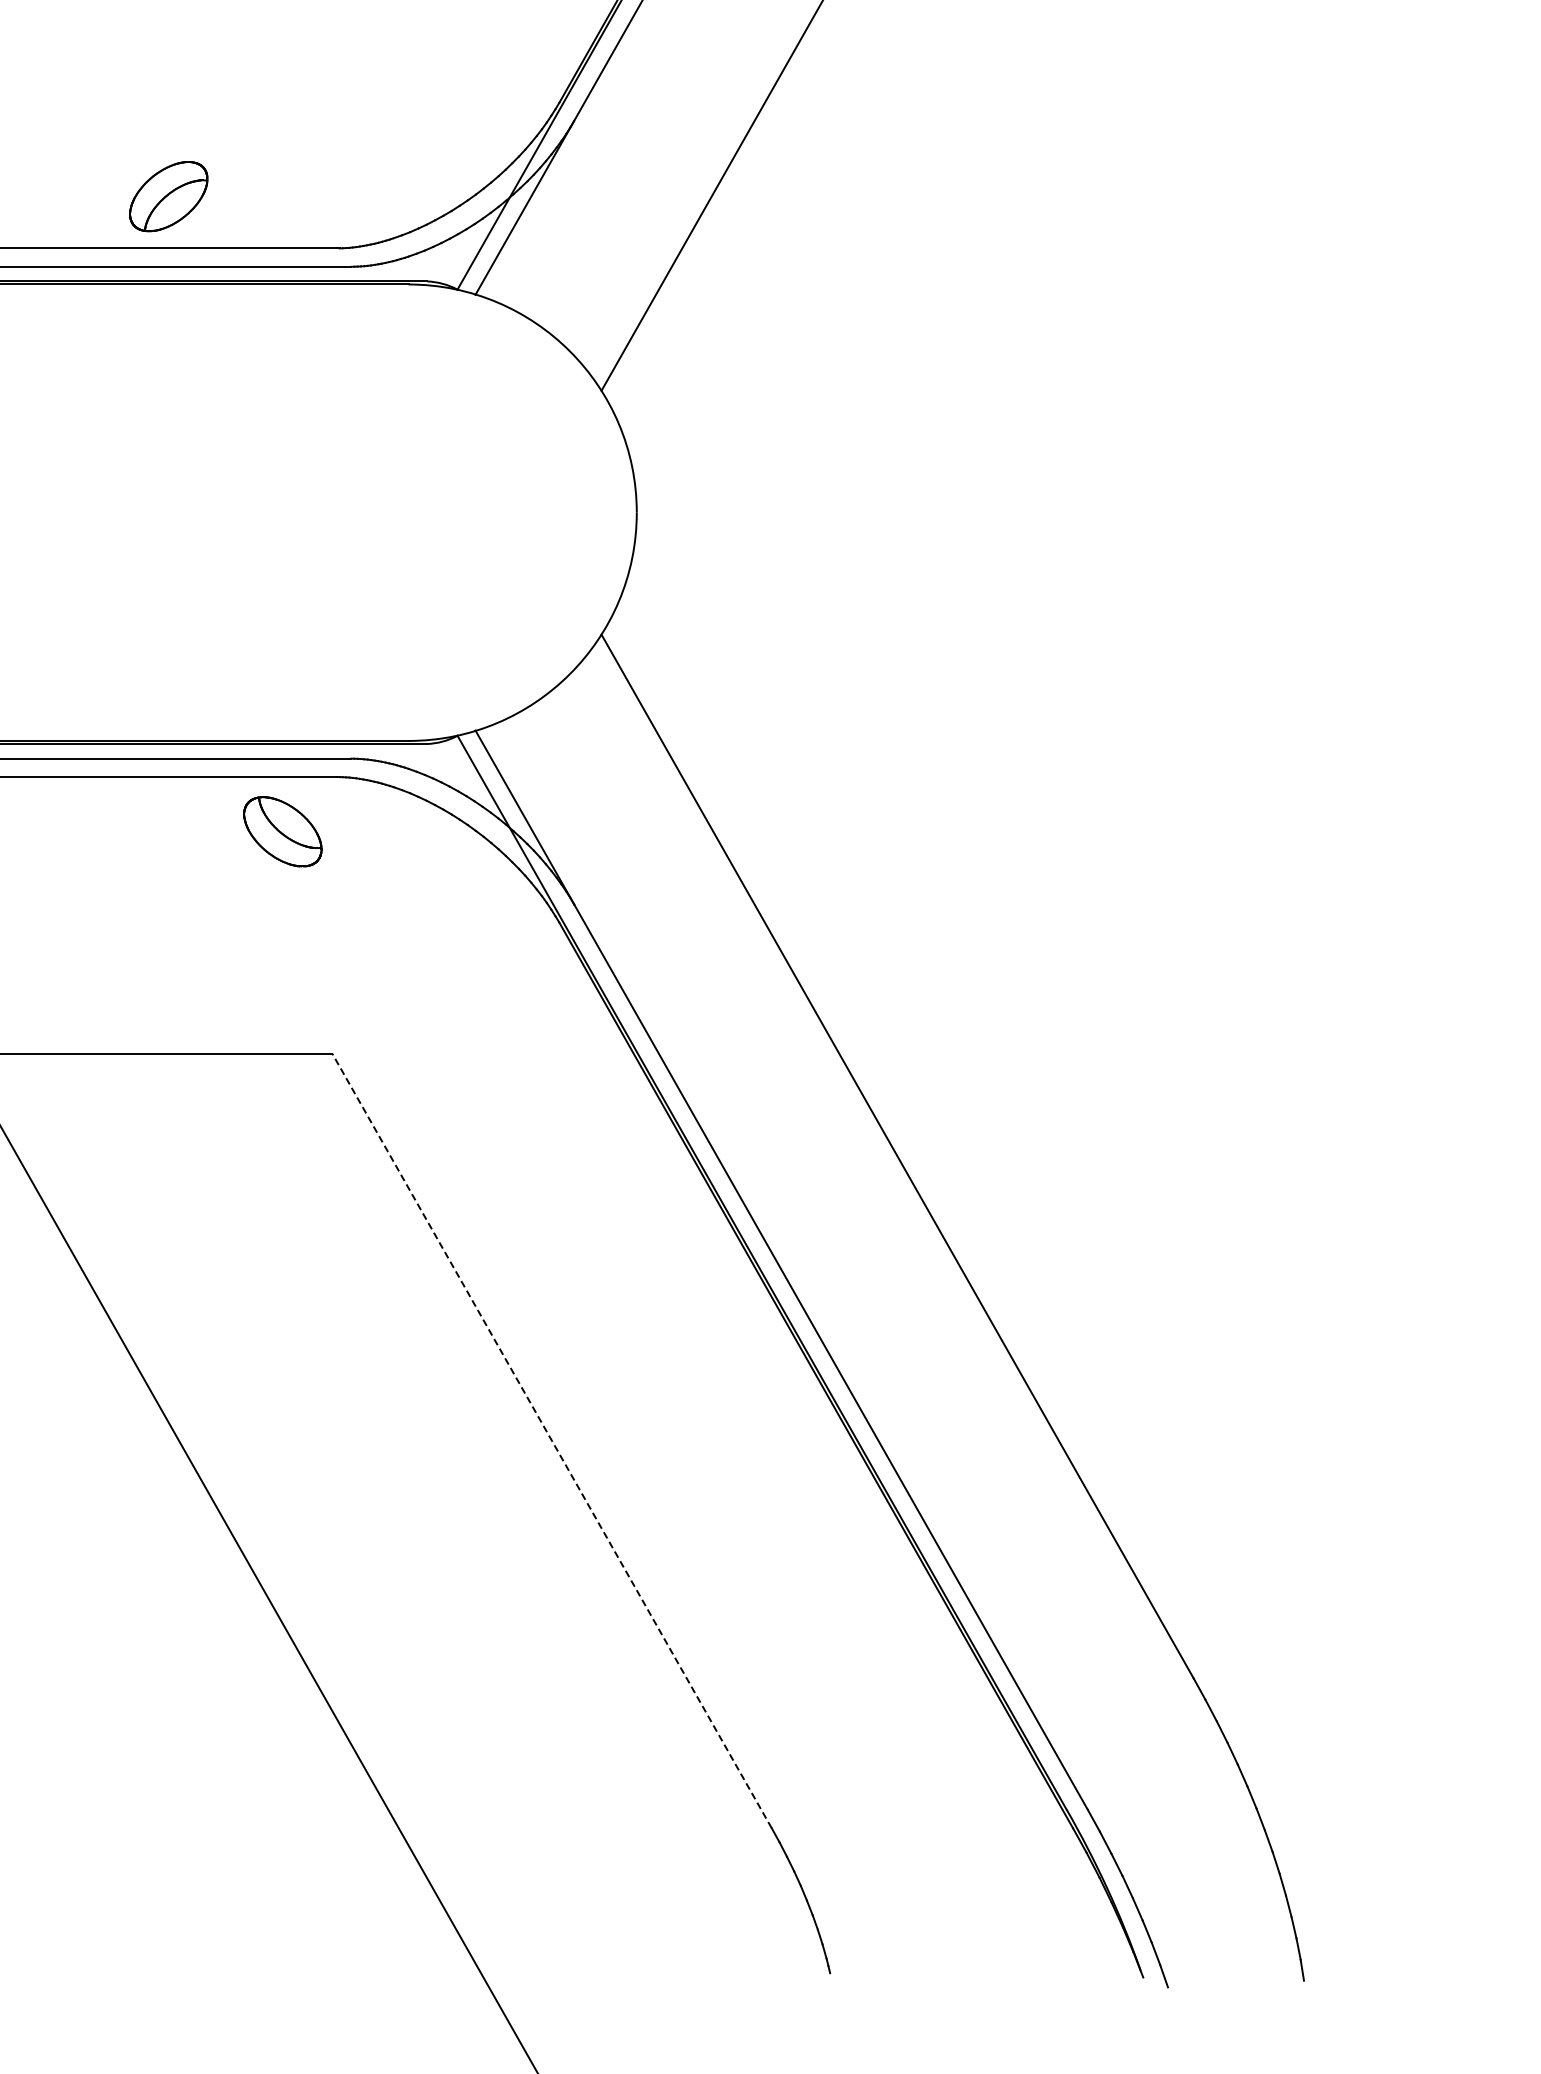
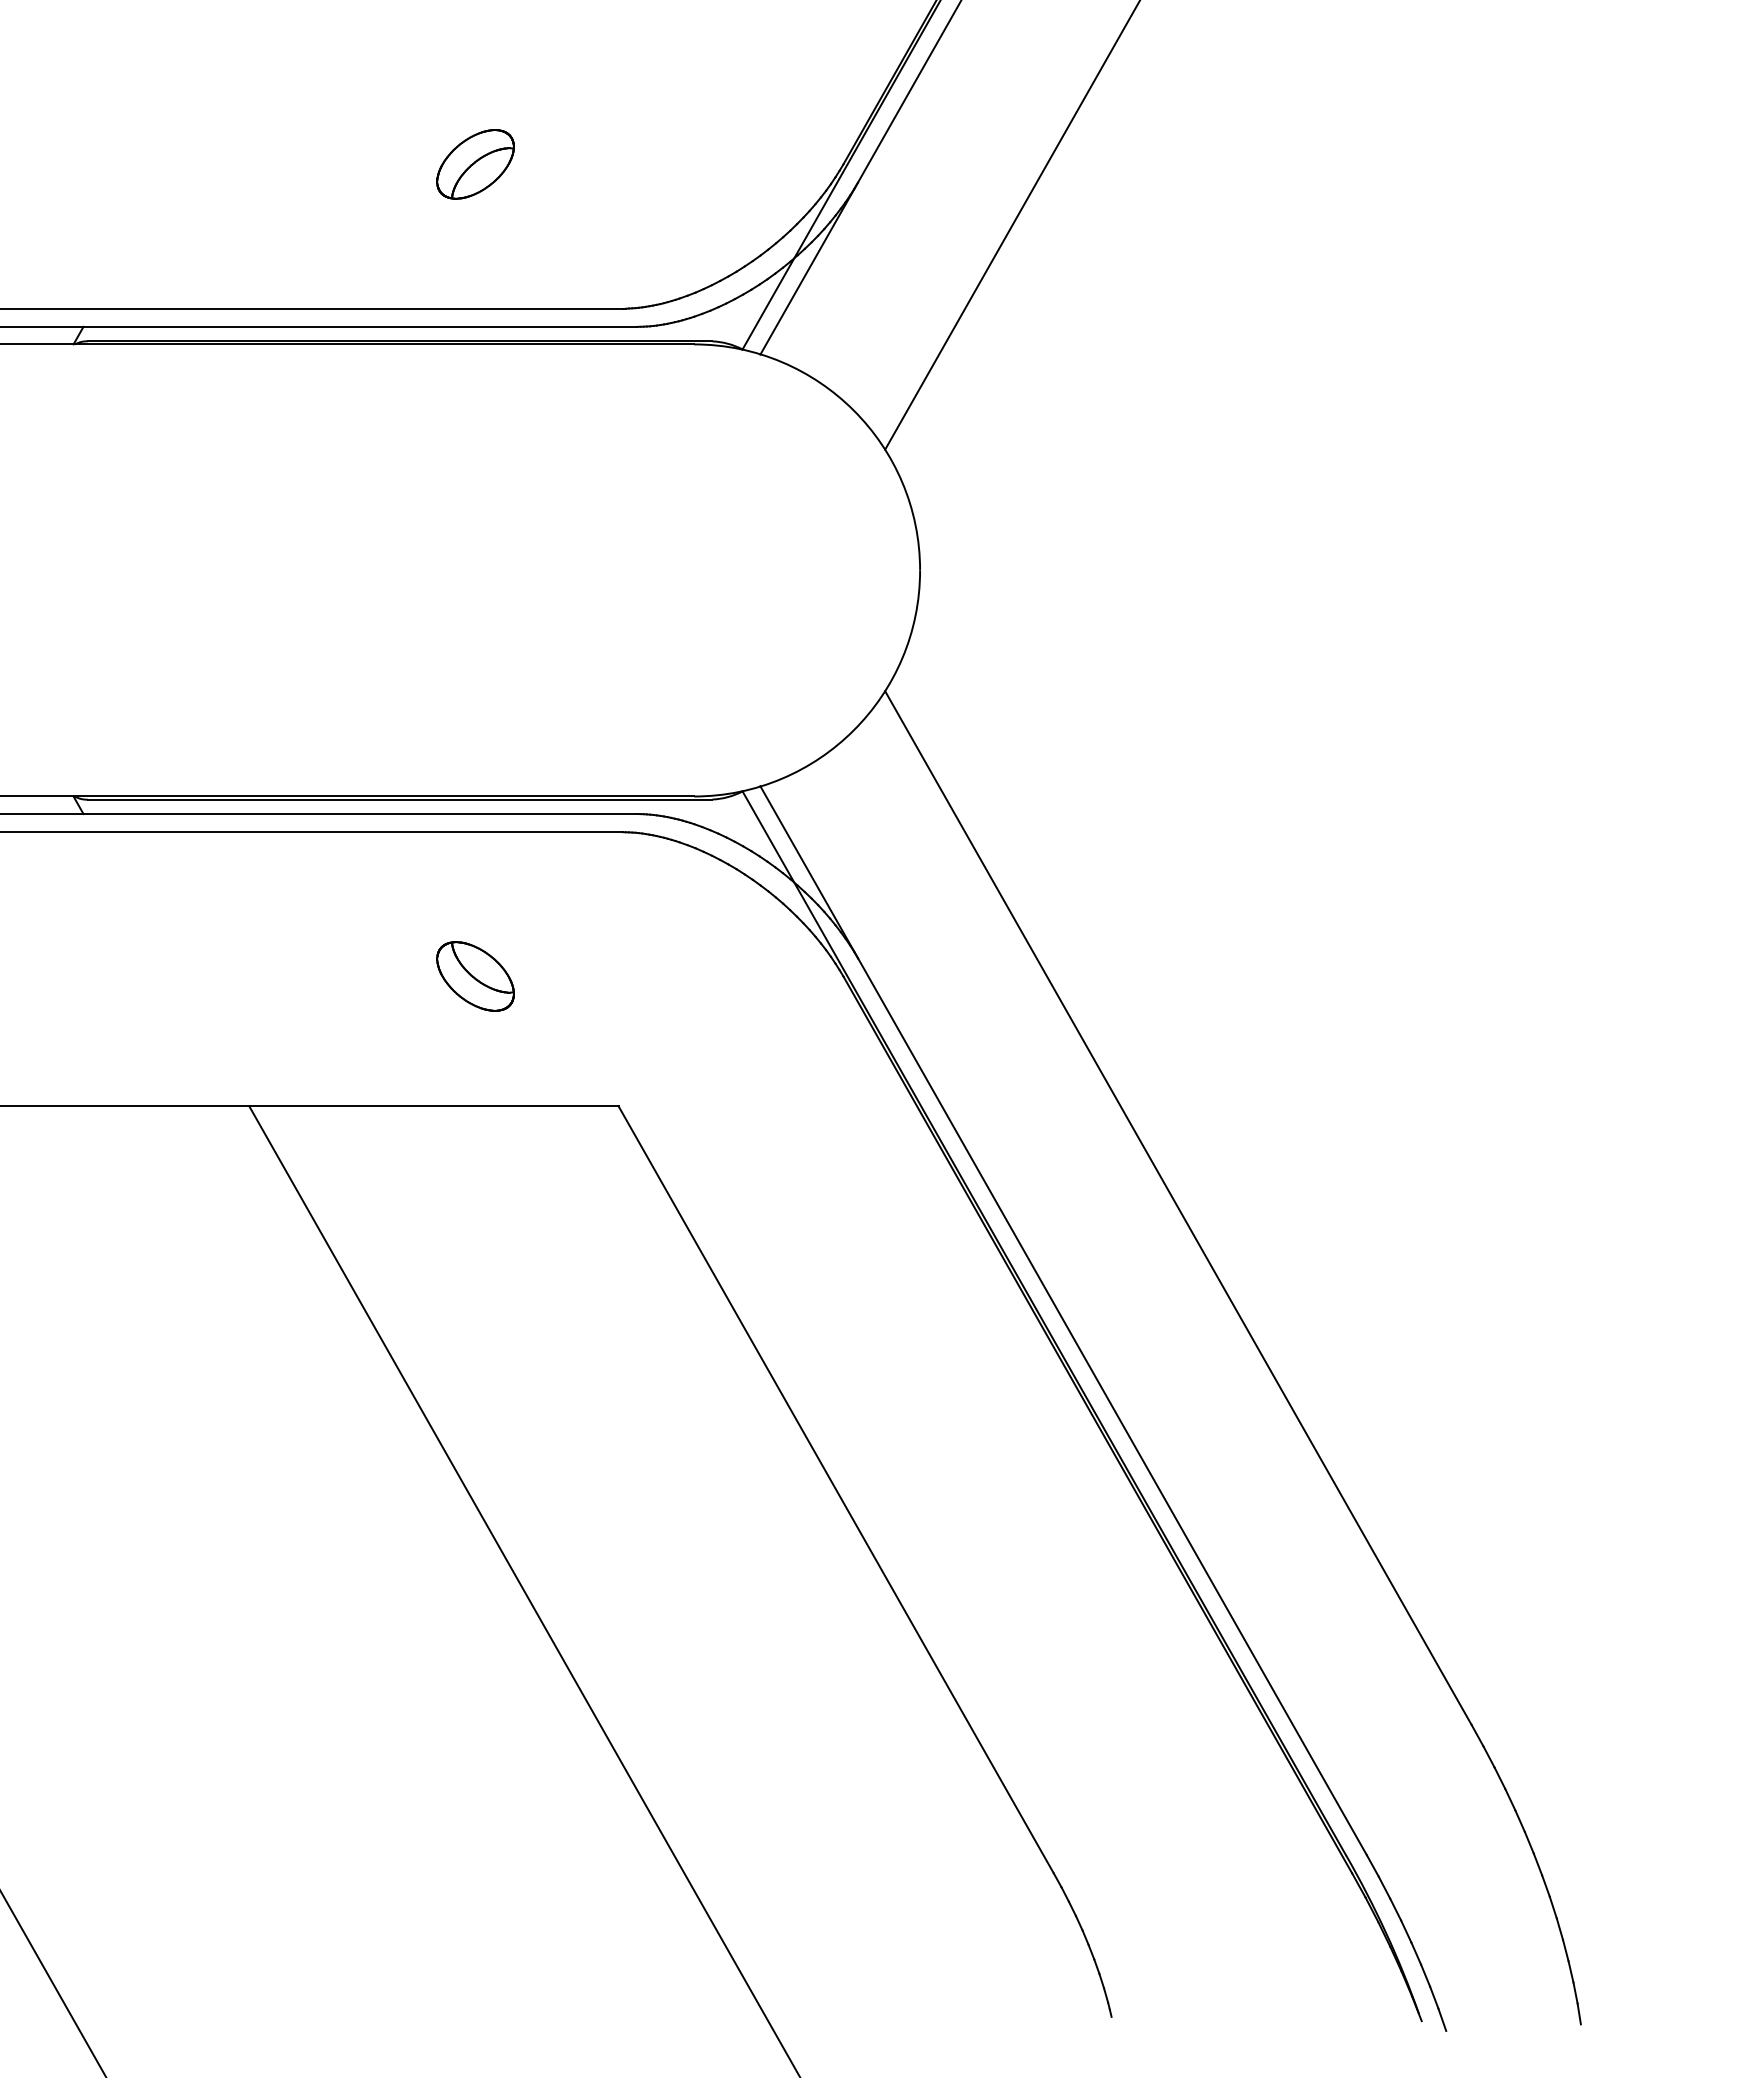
part: (168, 196) -> (475, 164), moved
part: (282, 831) -> (475, 976), moved
line: (552, 1440) -> (836, 1489), dashed -> solid

